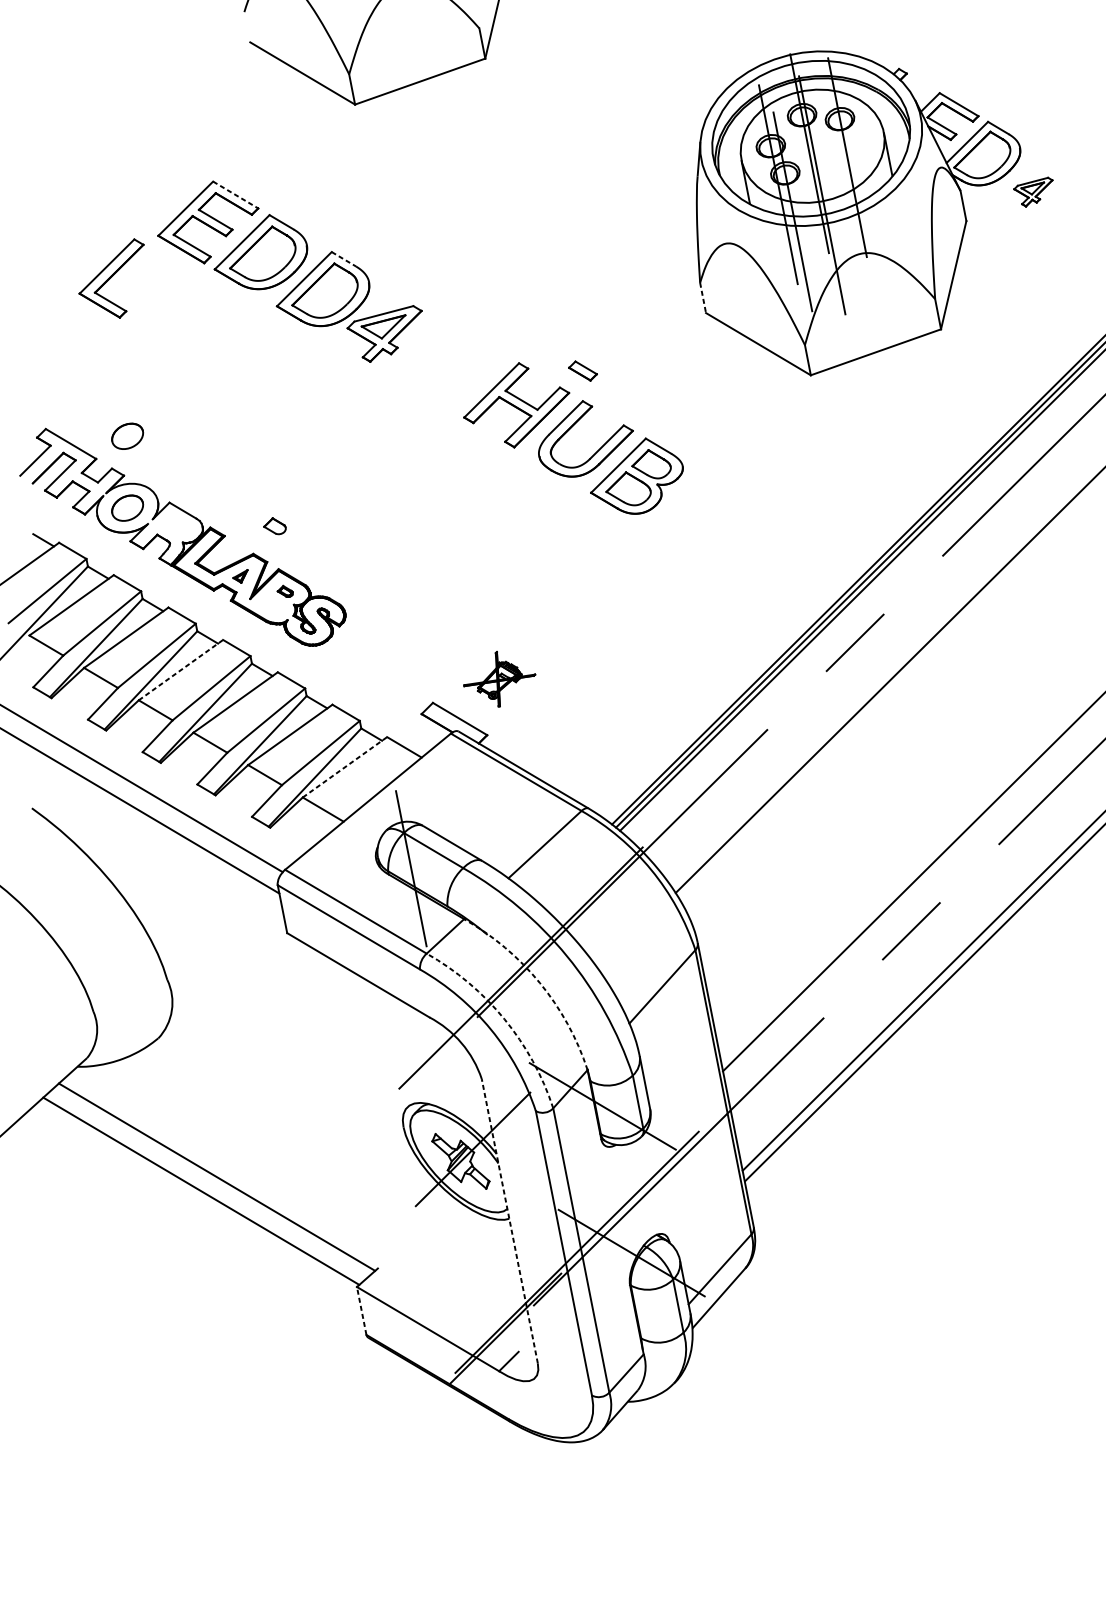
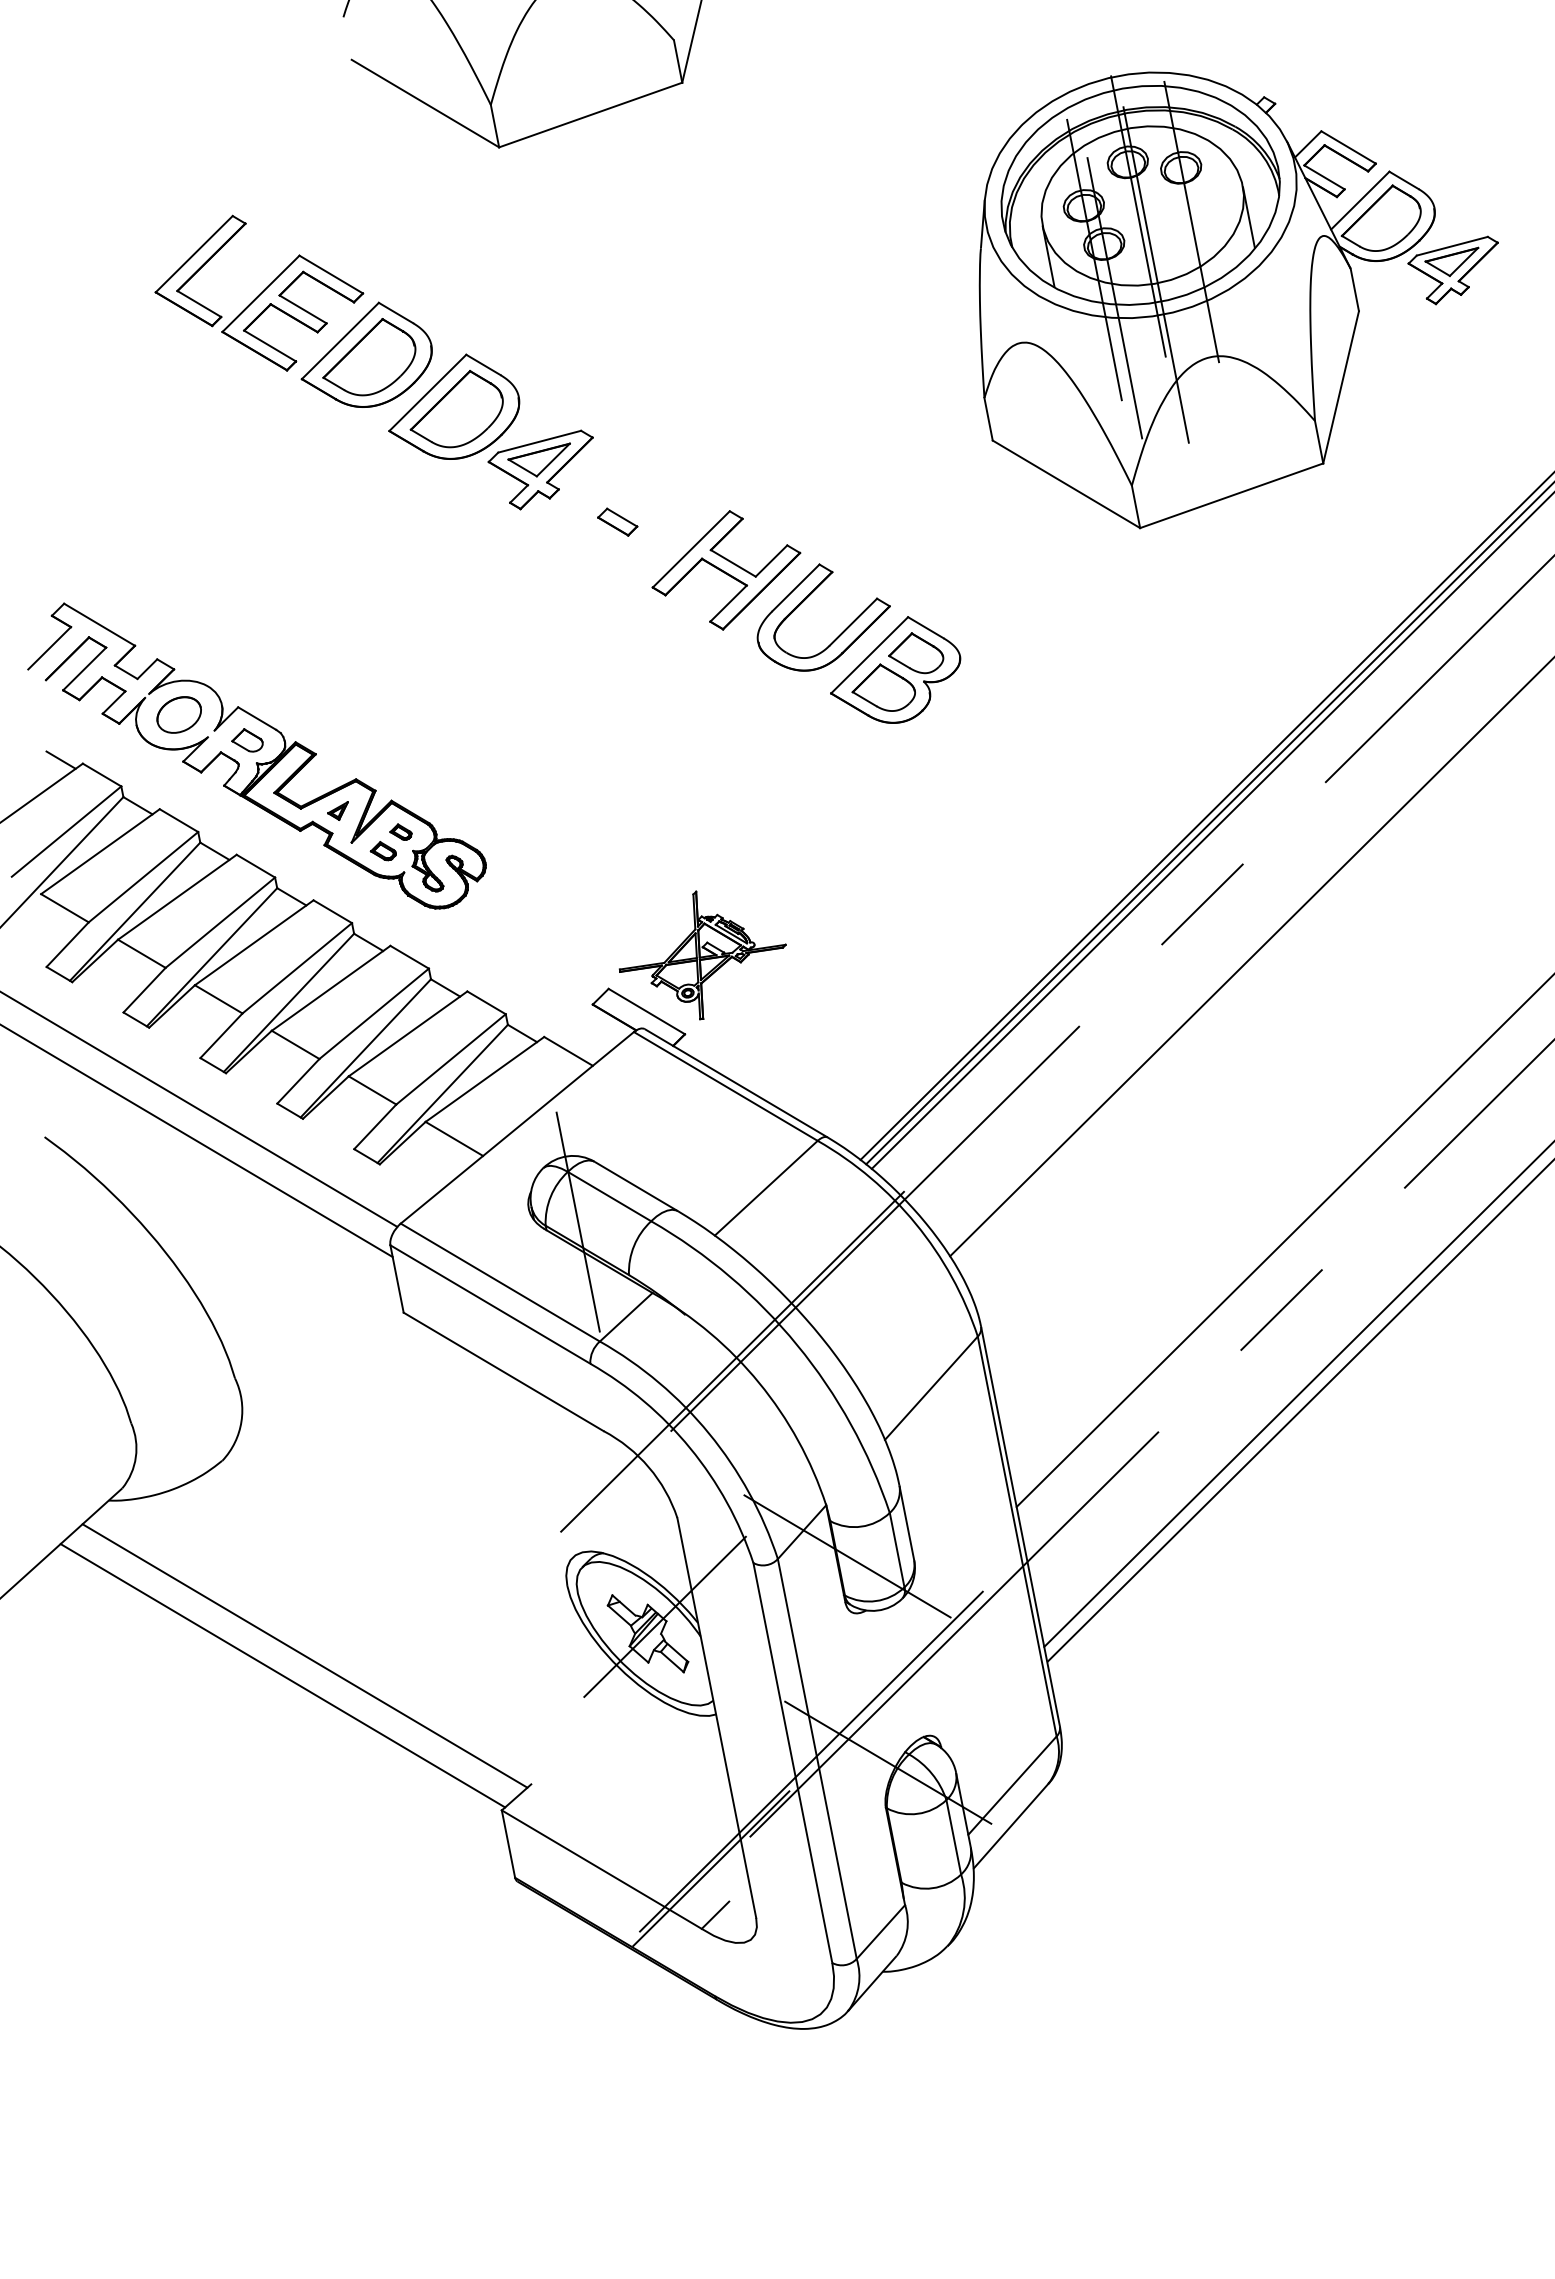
part: (1032, 192) -> (1452, 270), size x1.67
line: (235, 194) -> (331, 274), dashed -> solid
line: (343, 258) -> (483, 364), dashed -> solid
part: (111, 278) -> (200, 270), moved
line: (703, 298) -> (988, 419), dashed -> solid
part: (582, 370) -> (617, 521), moved
part: (127, 436) -> (178, 613), removed
part: (274, 526) -> (247, 740), moved
part: (272, 605) -> (382, 851), added
line: (181, 669) -> (254, 942), dashed -> solid
part: (499, 679) -> (702, 955), size x1.67
line: (344, 767) -> (484, 1079), dashed -> solid
arc: (540, 982) -> (759, 1382), dashed -> solid
arc: (504, 1019) -> (709, 1433), dashed -> solid
line: (509, 1220) -> (716, 1717), dashed -> solid
line: (361, 1310) -> (508, 1843), dashed -> solid

